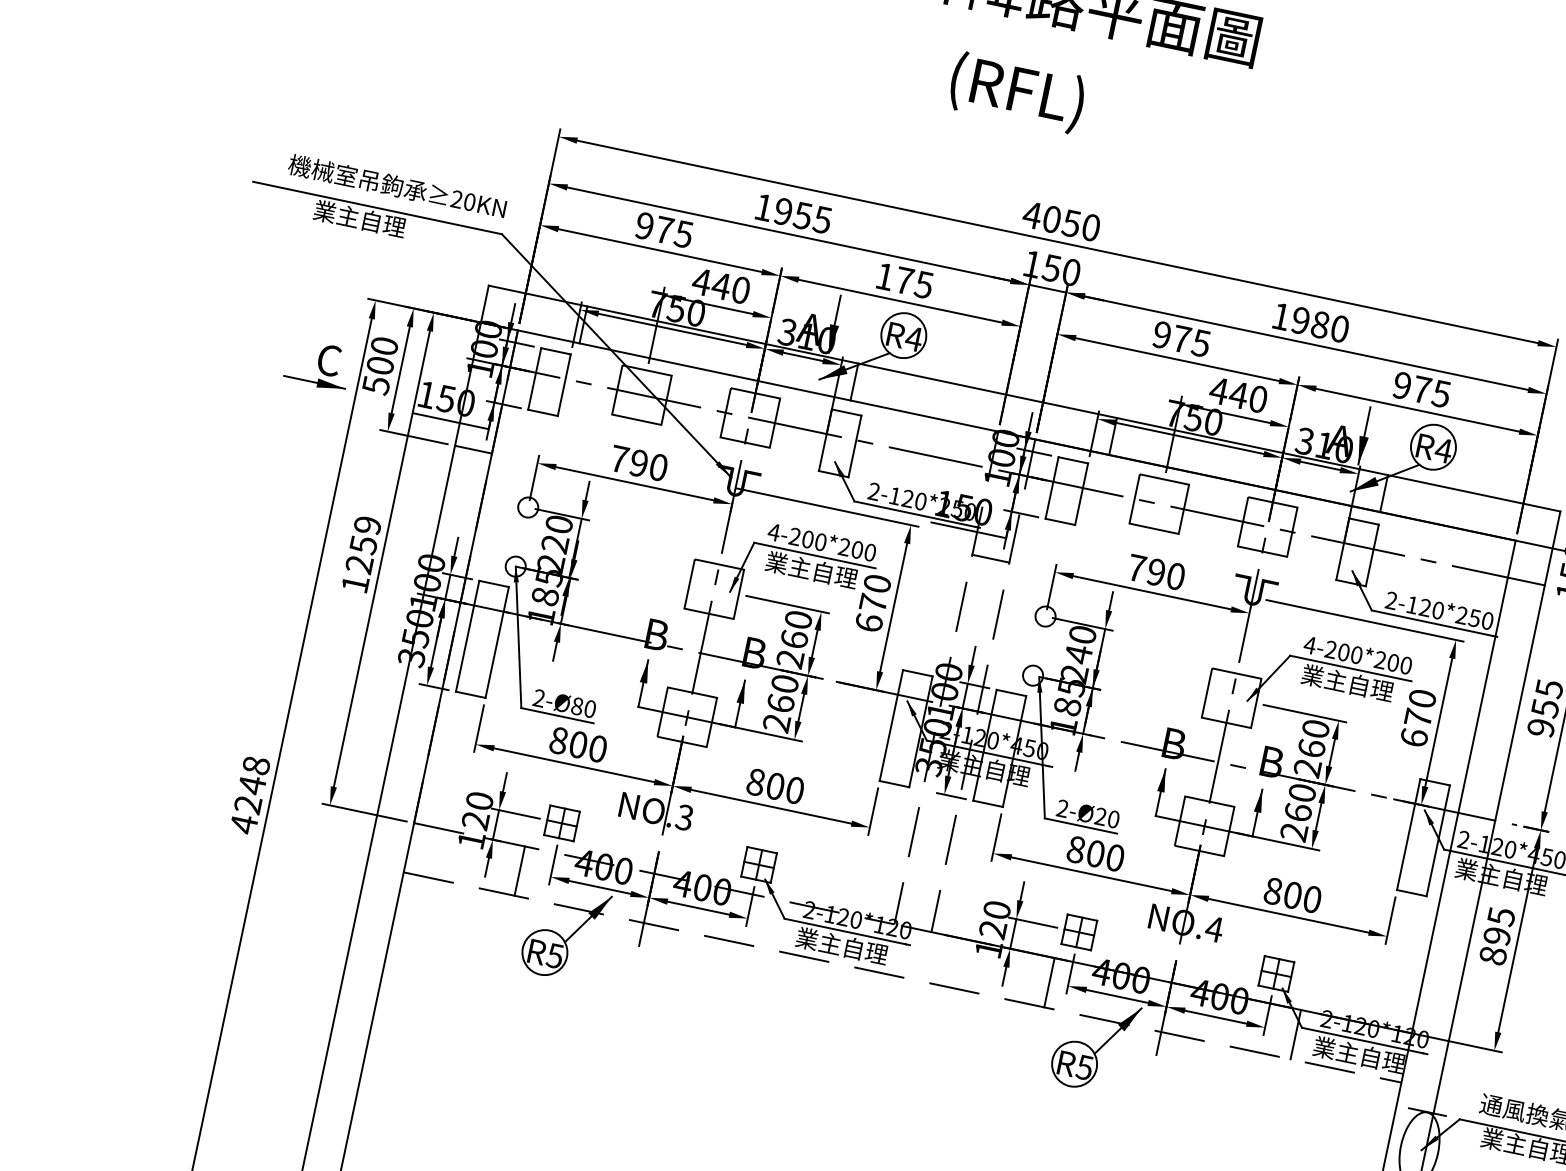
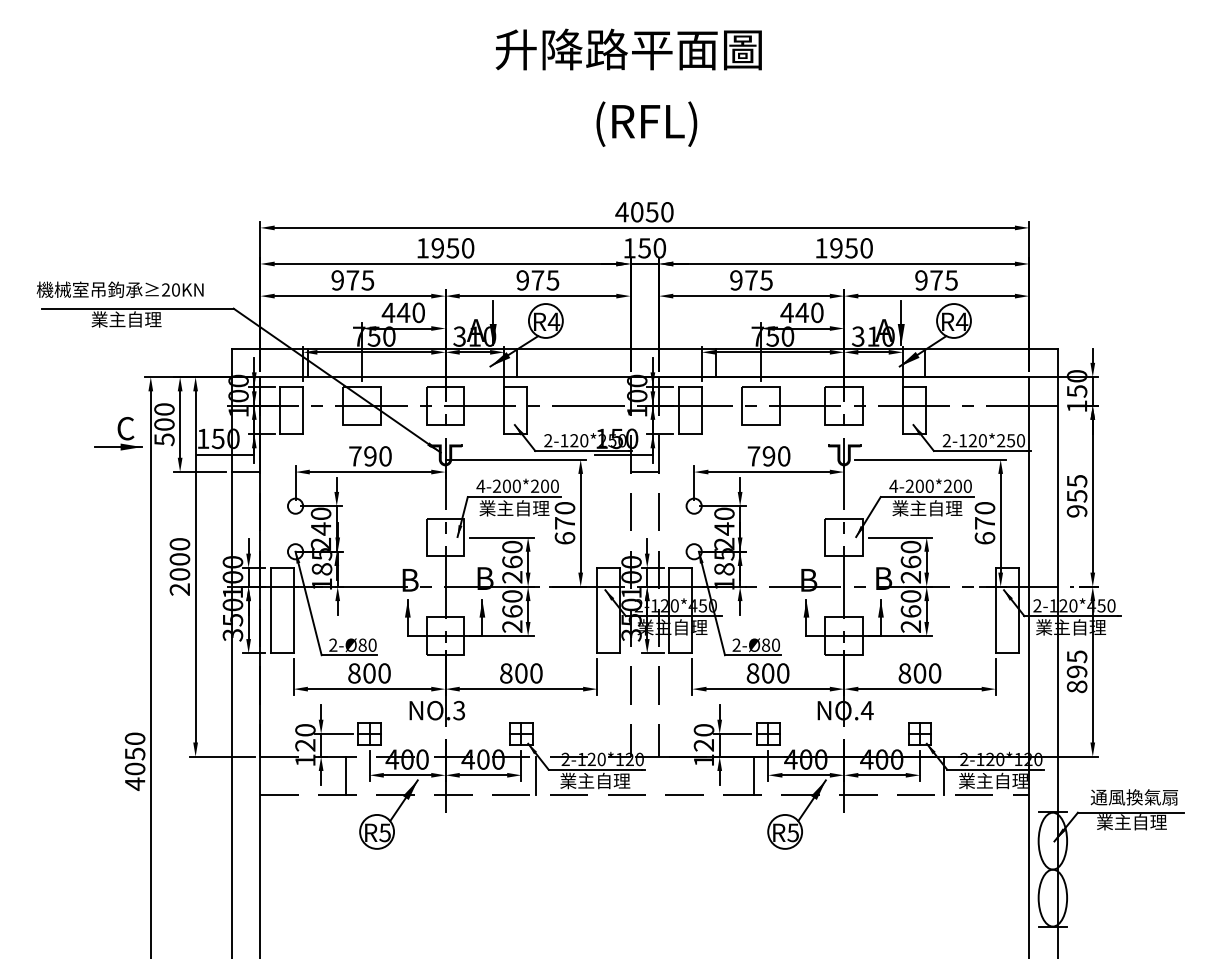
text: (1016, 91) -> (646, 123), moved
text: (396, 186) -> (119, 289), moved
text: (821, 220) -> (467, 248), 1955 -> 1950
text: (884, 276) -> (522, 280), 175 -> 975
text: (1320, 325) -> (851, 248), 1980 -> 1950
text: (554, 543) -> (320, 528), 220 -> 240
text: (361, 554) -> (179, 566), 1259 -> 2000
text: (252, 784) -> (135, 753), 4248 -> 4050
text: (1101, 815) -> (766, 644), 2-Ø20 -> 2-Ø80
line: (765, 922) -> (535, 775), added

